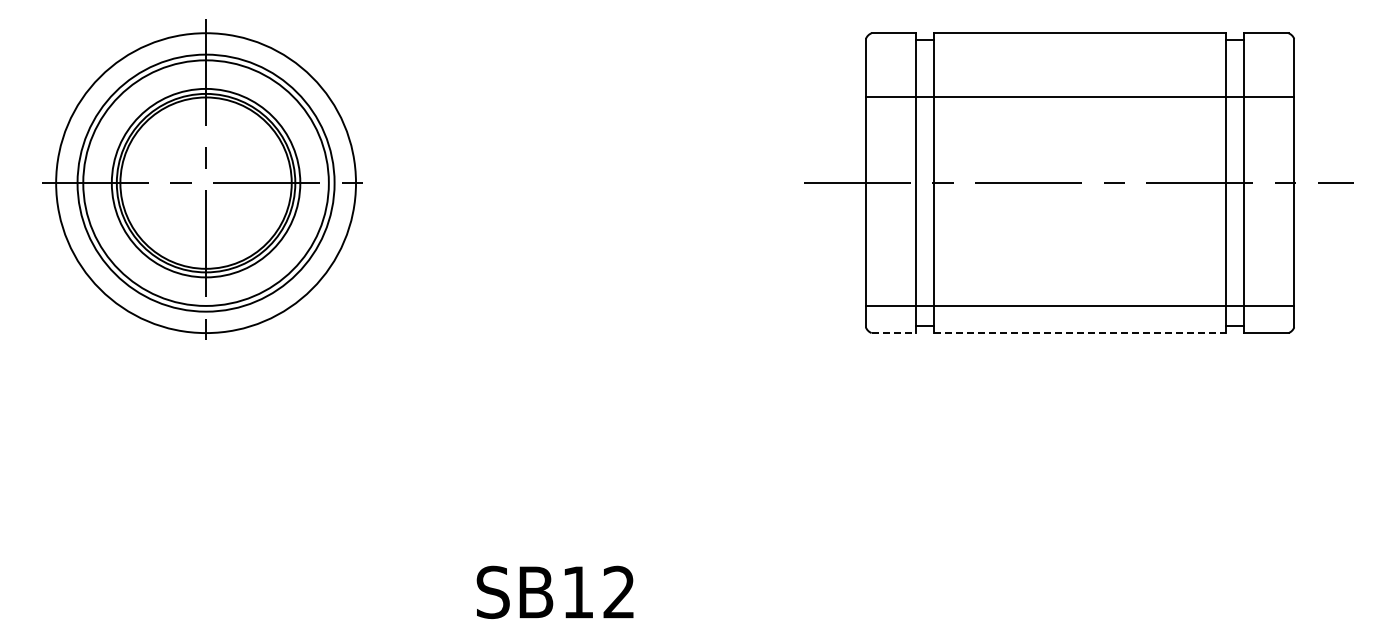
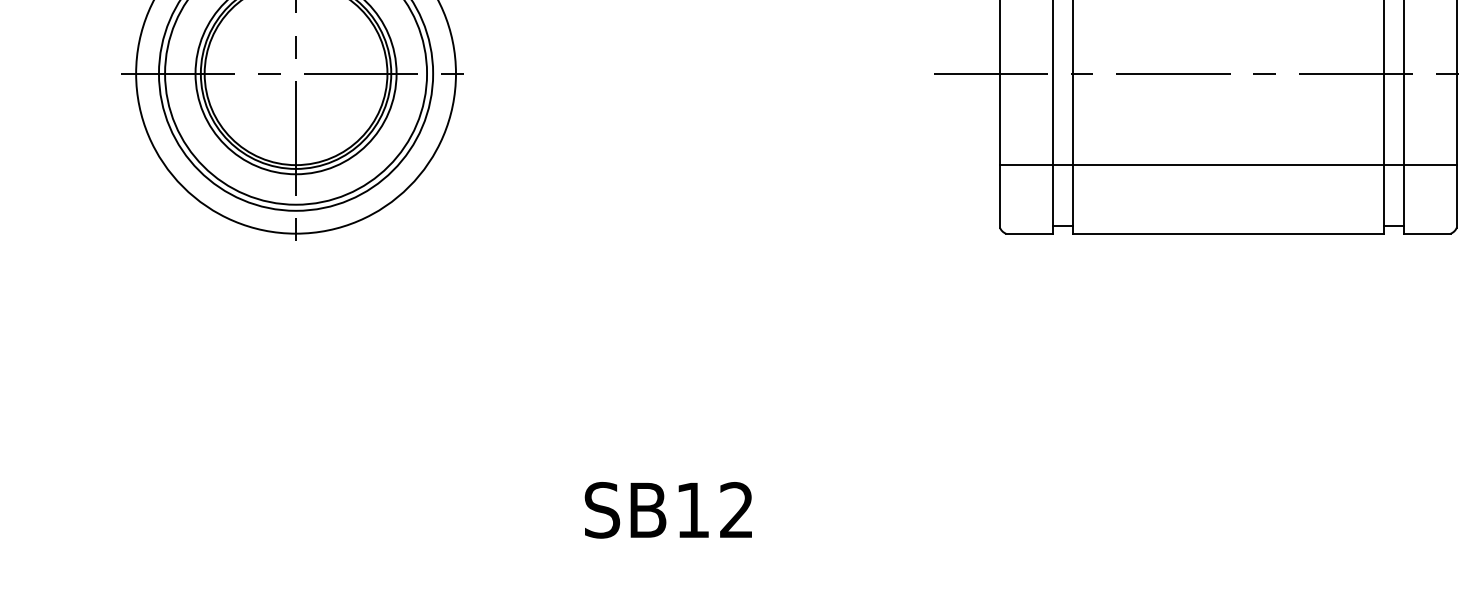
line: (1079, 305) -> (1227, 164), moved
line: (894, 333) -> (1030, 234), dashed -> solid
line: (1080, 333) -> (1228, 234), dashed -> solid

